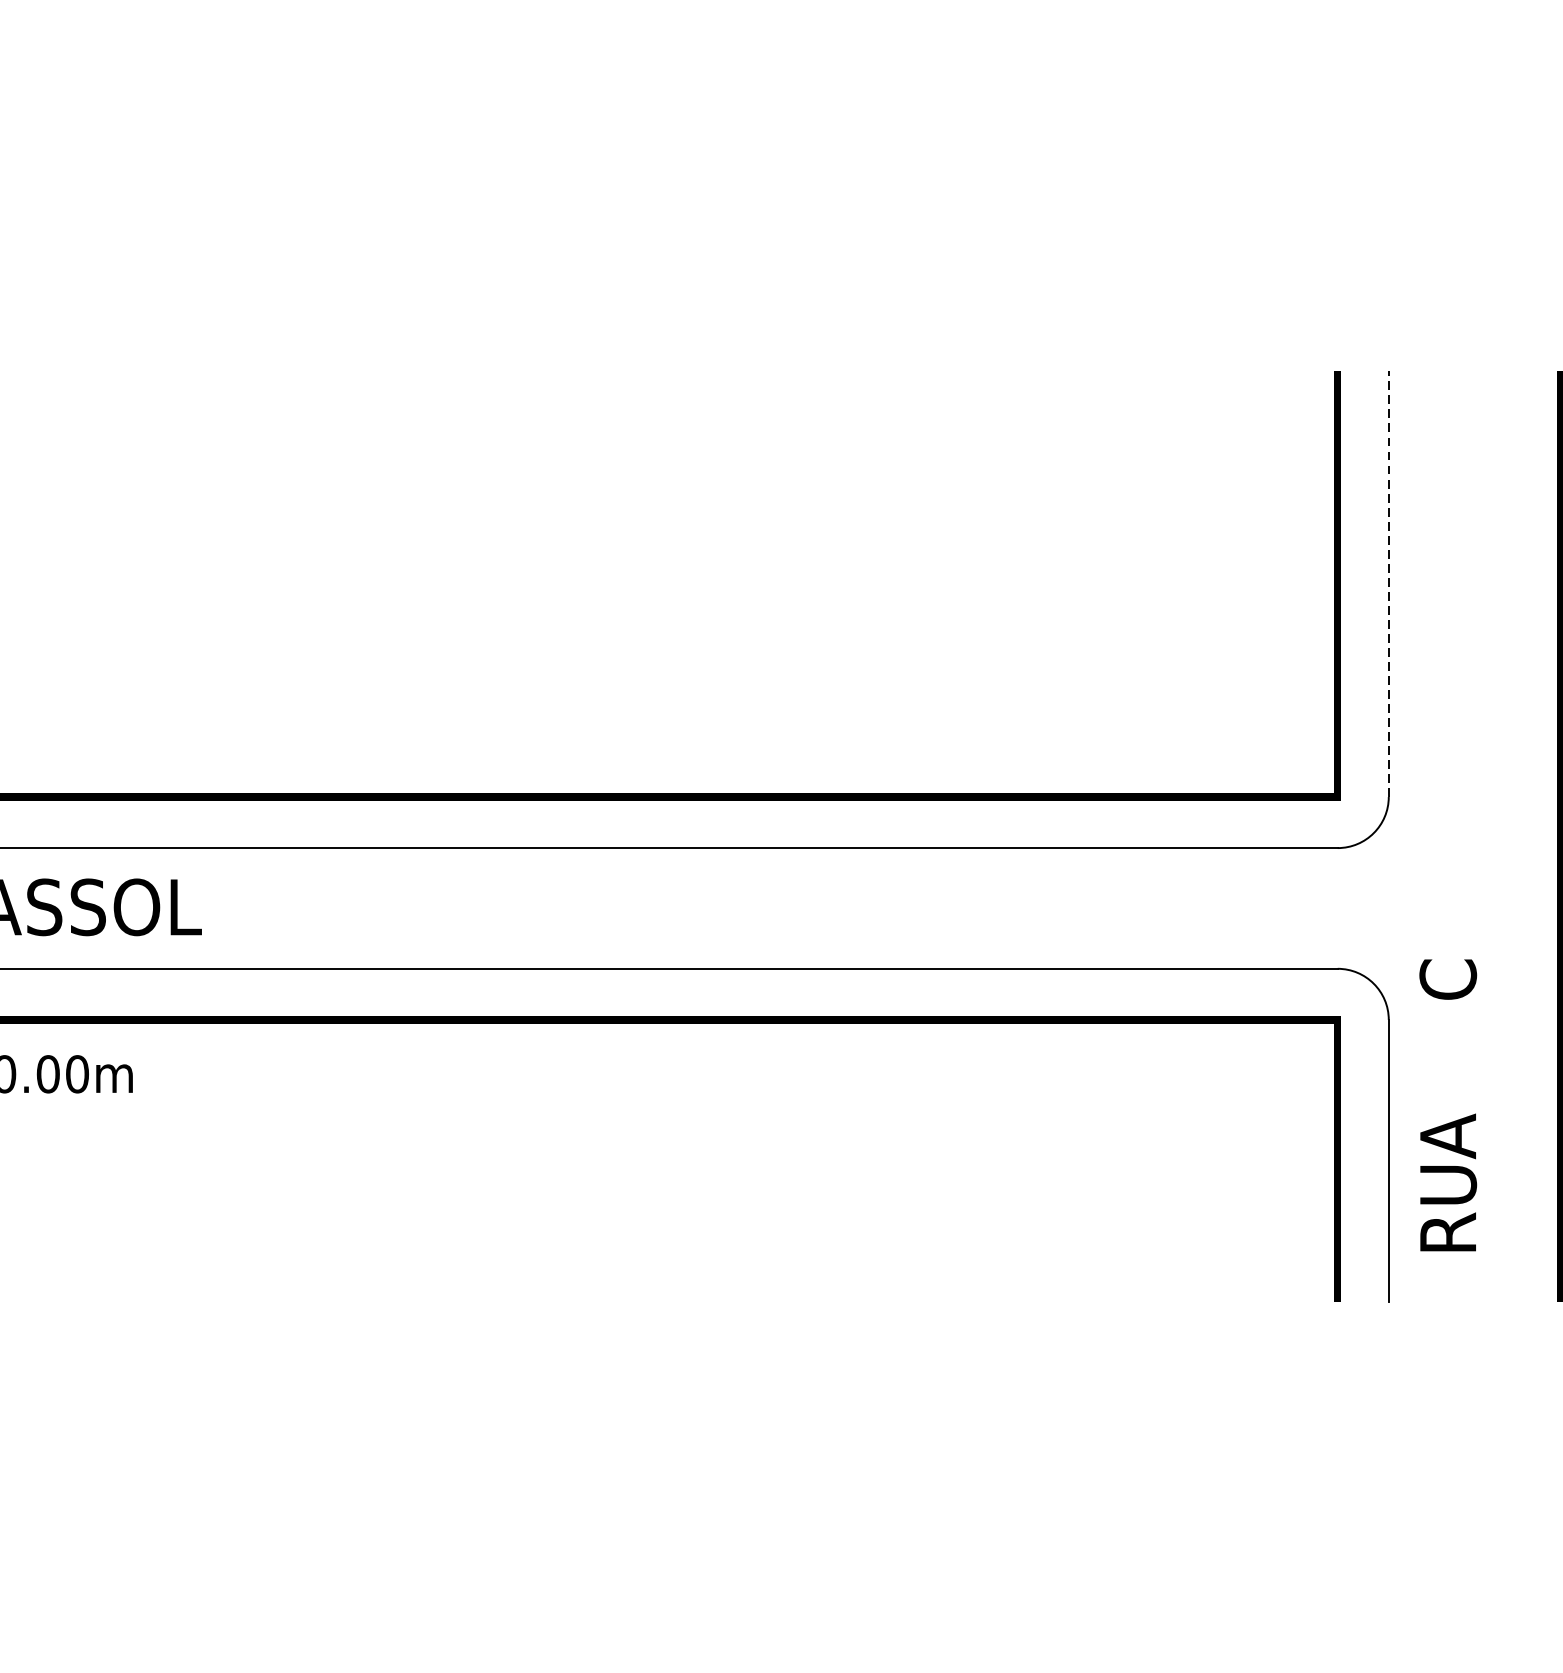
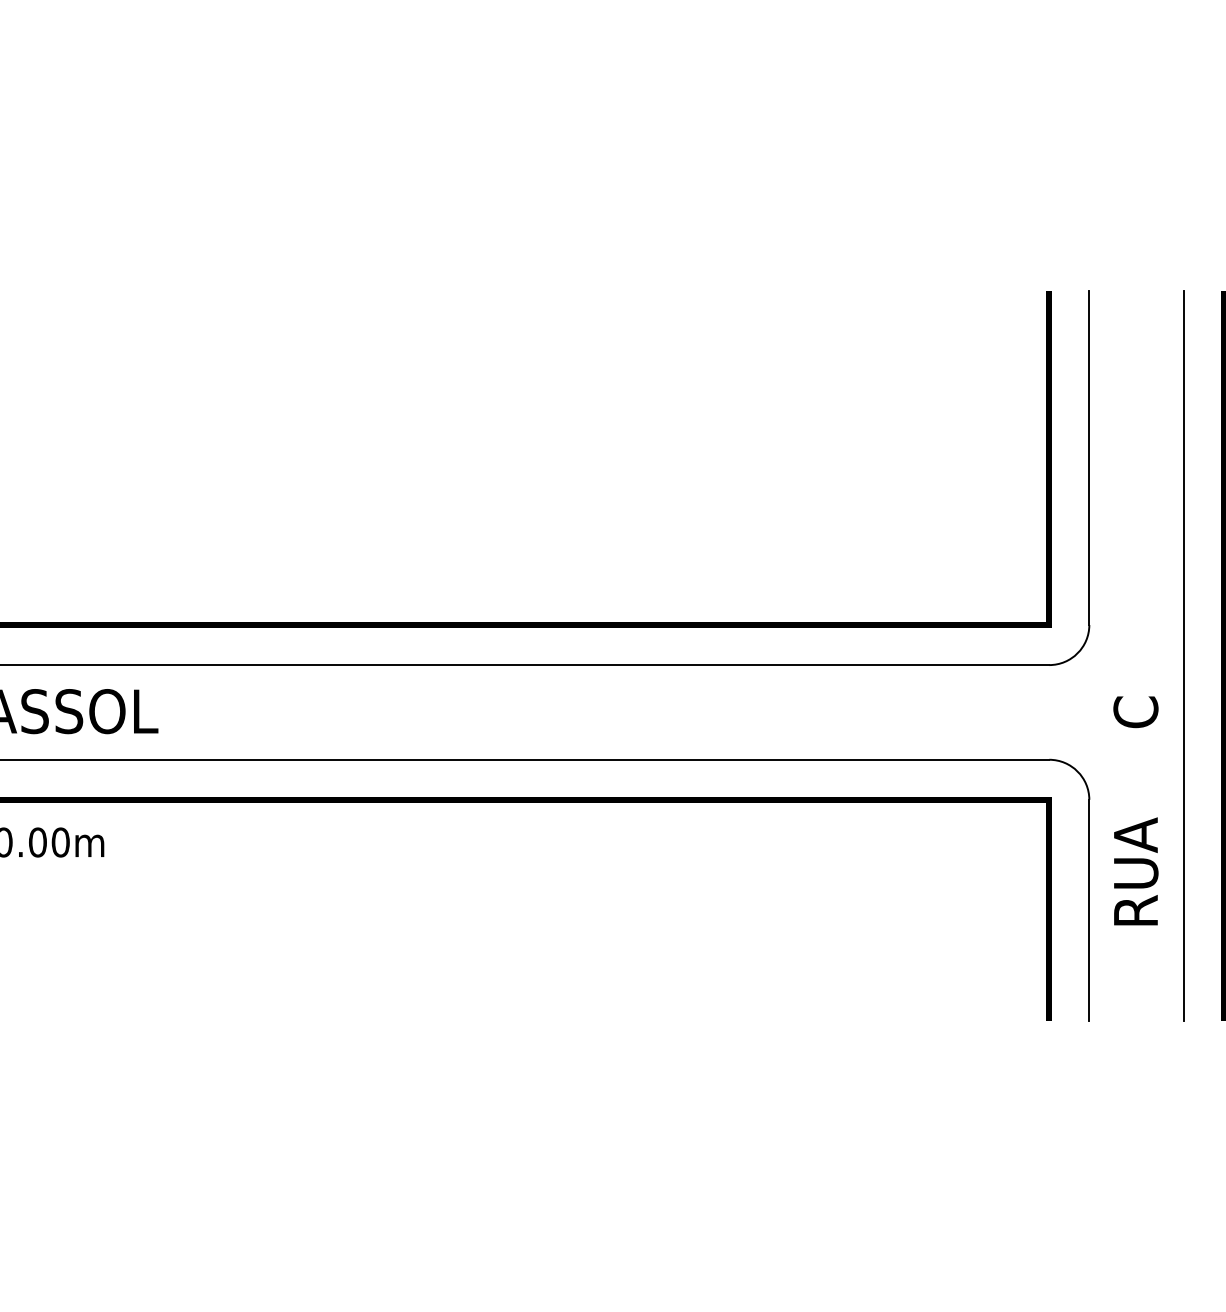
line: (1388, 583) -> (1089, 457), dashed -> solid
line: (1510, 835) -> (1184, 655), added
text: (1447, 1104) -> (1135, 810), moved

